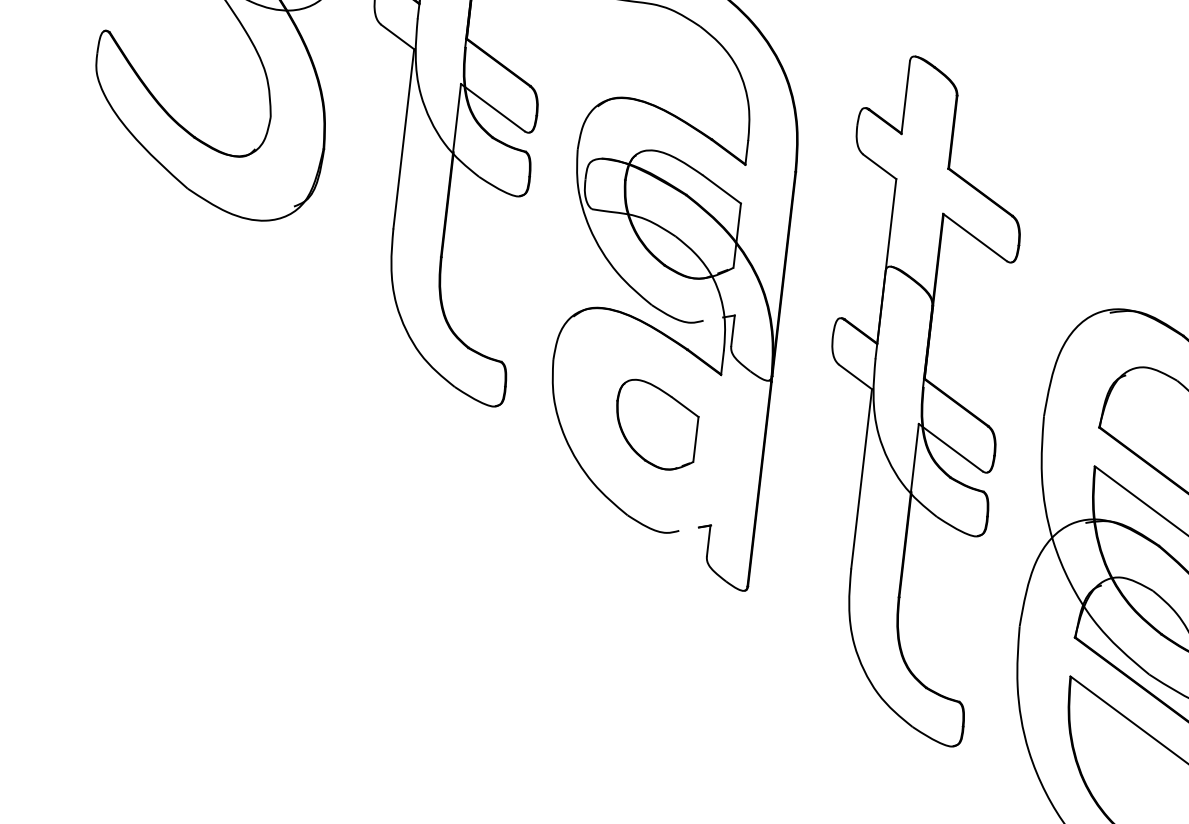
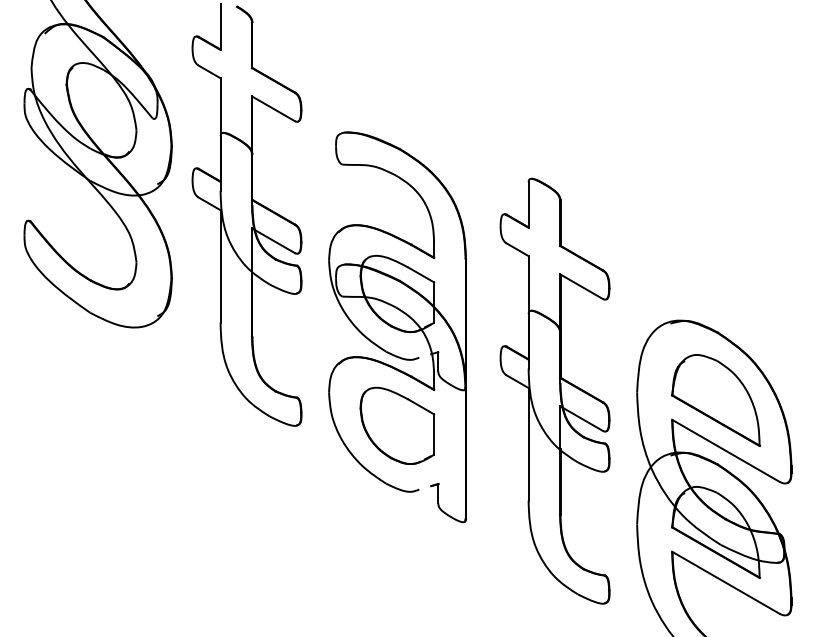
part: (656, 424) -> (397, 425), size x1.43

